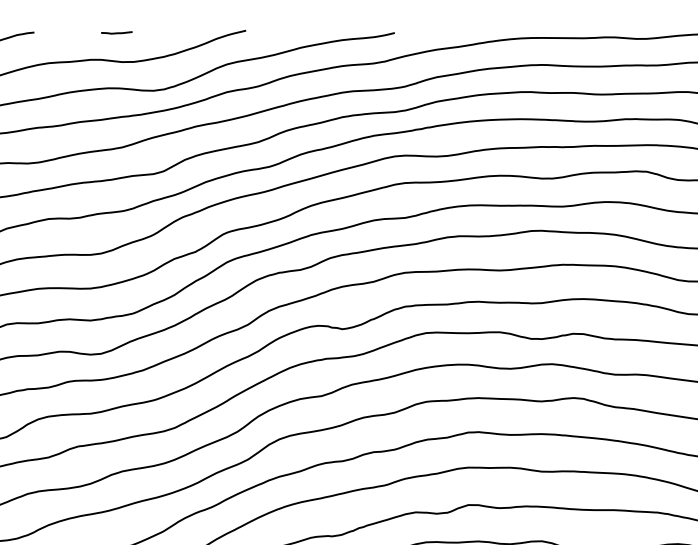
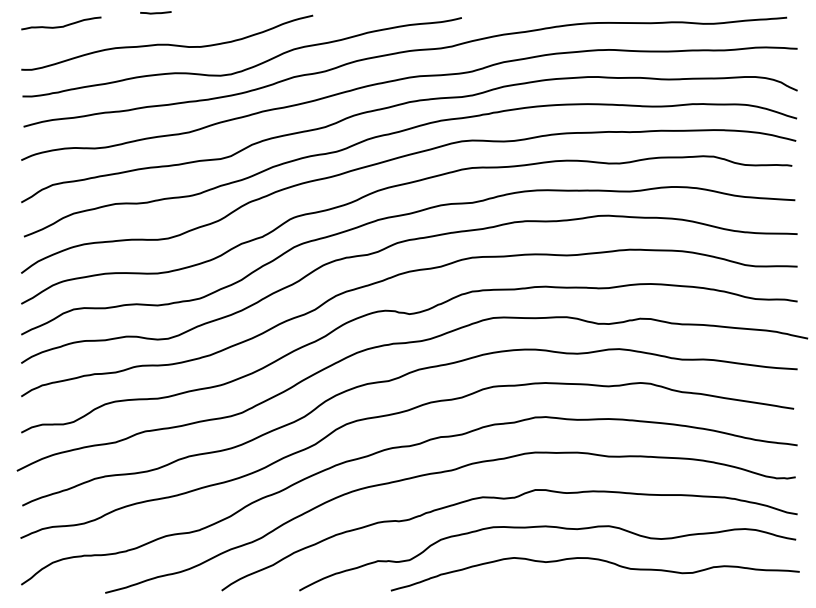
line: (116, 32) -> (155, 12), moved

